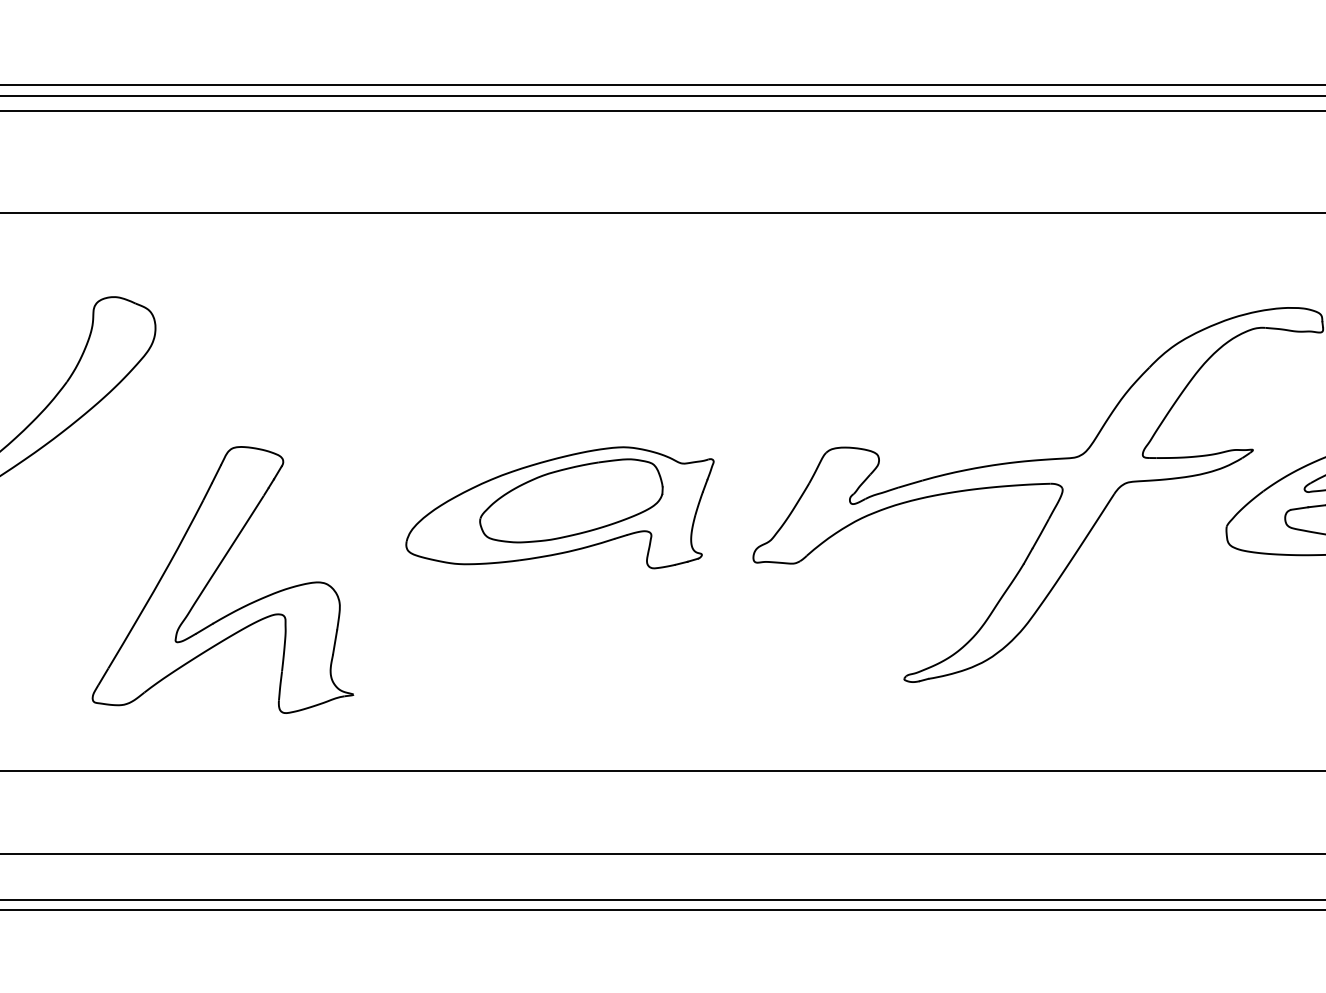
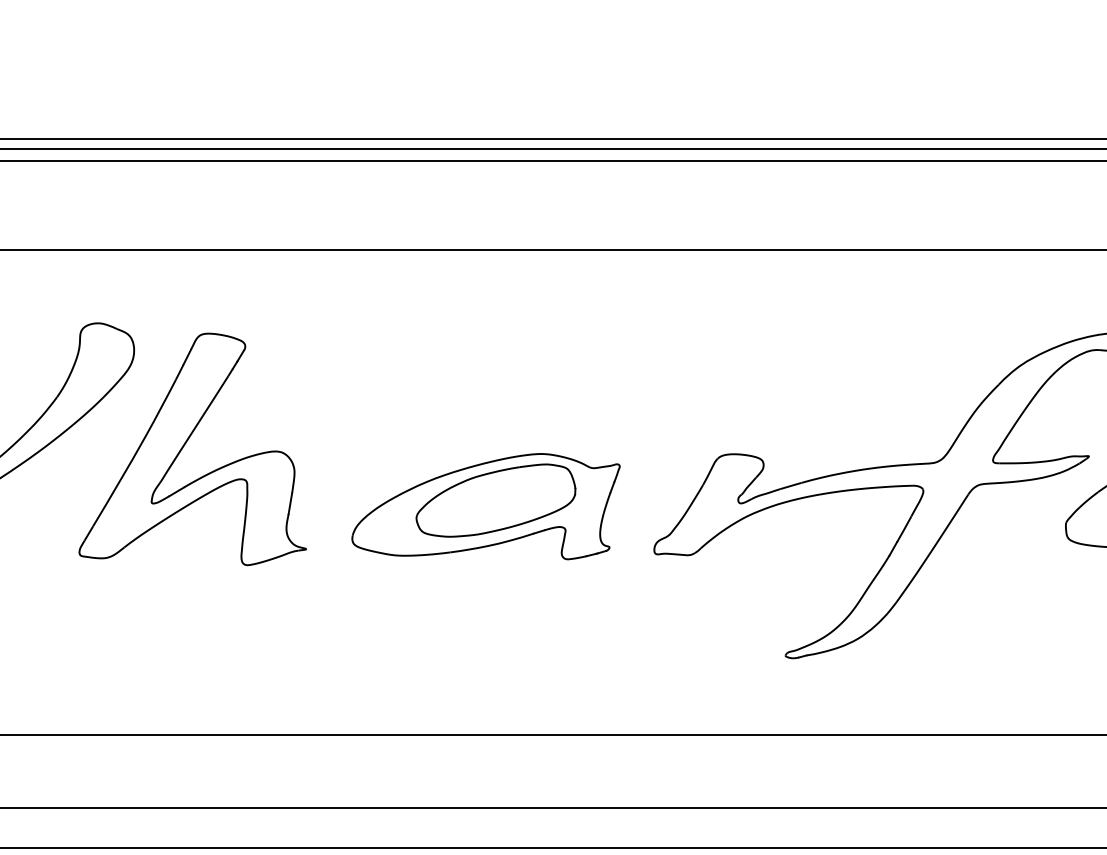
part: (215, 573) -> (186, 443), moved

